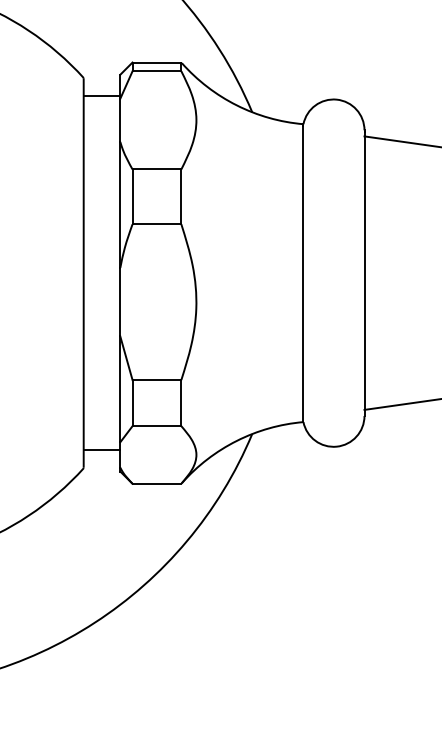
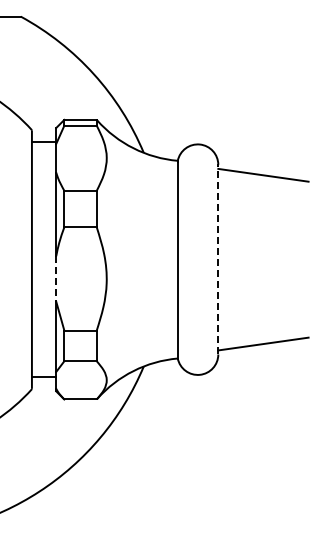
line: (364, 272) -> (218, 259), solid -> dashed
line: (120, 301) -> (56, 278), solid -> dashed

